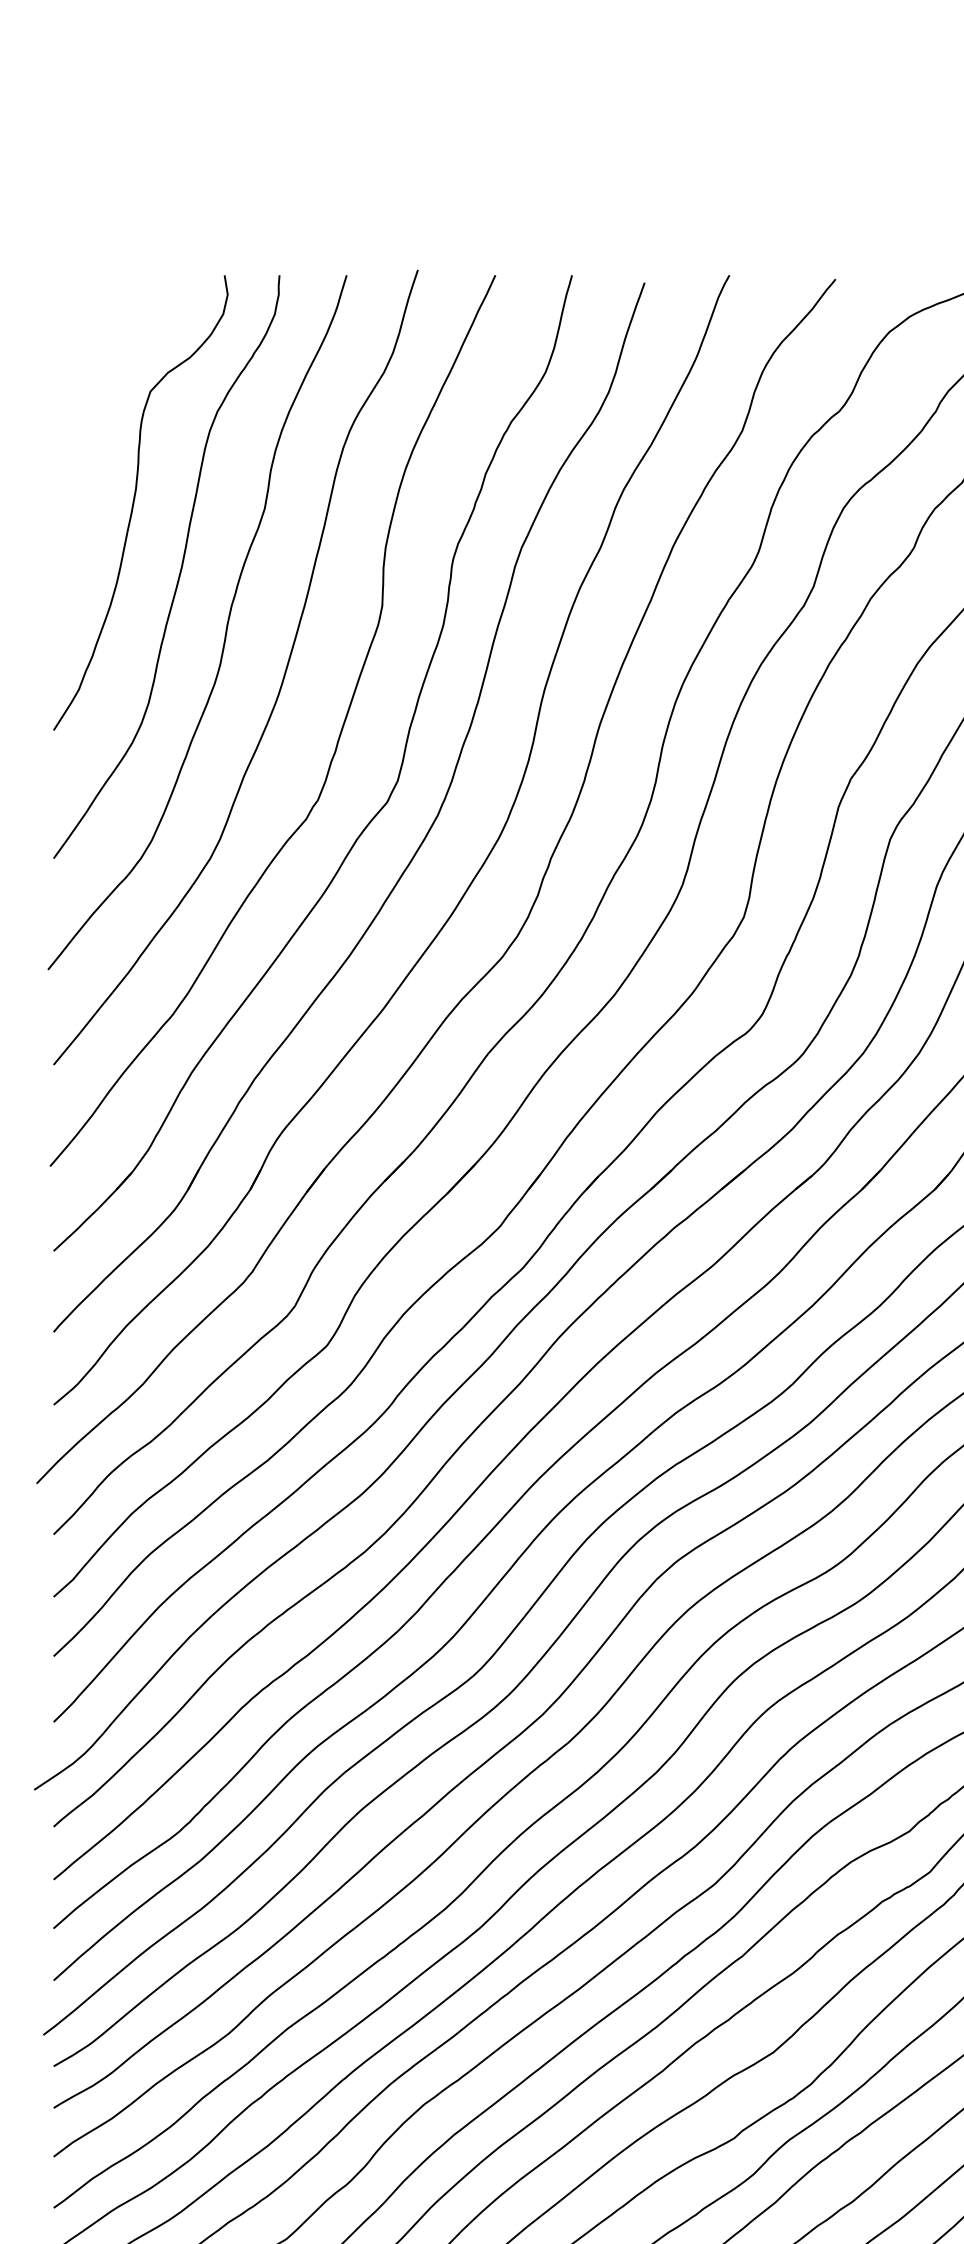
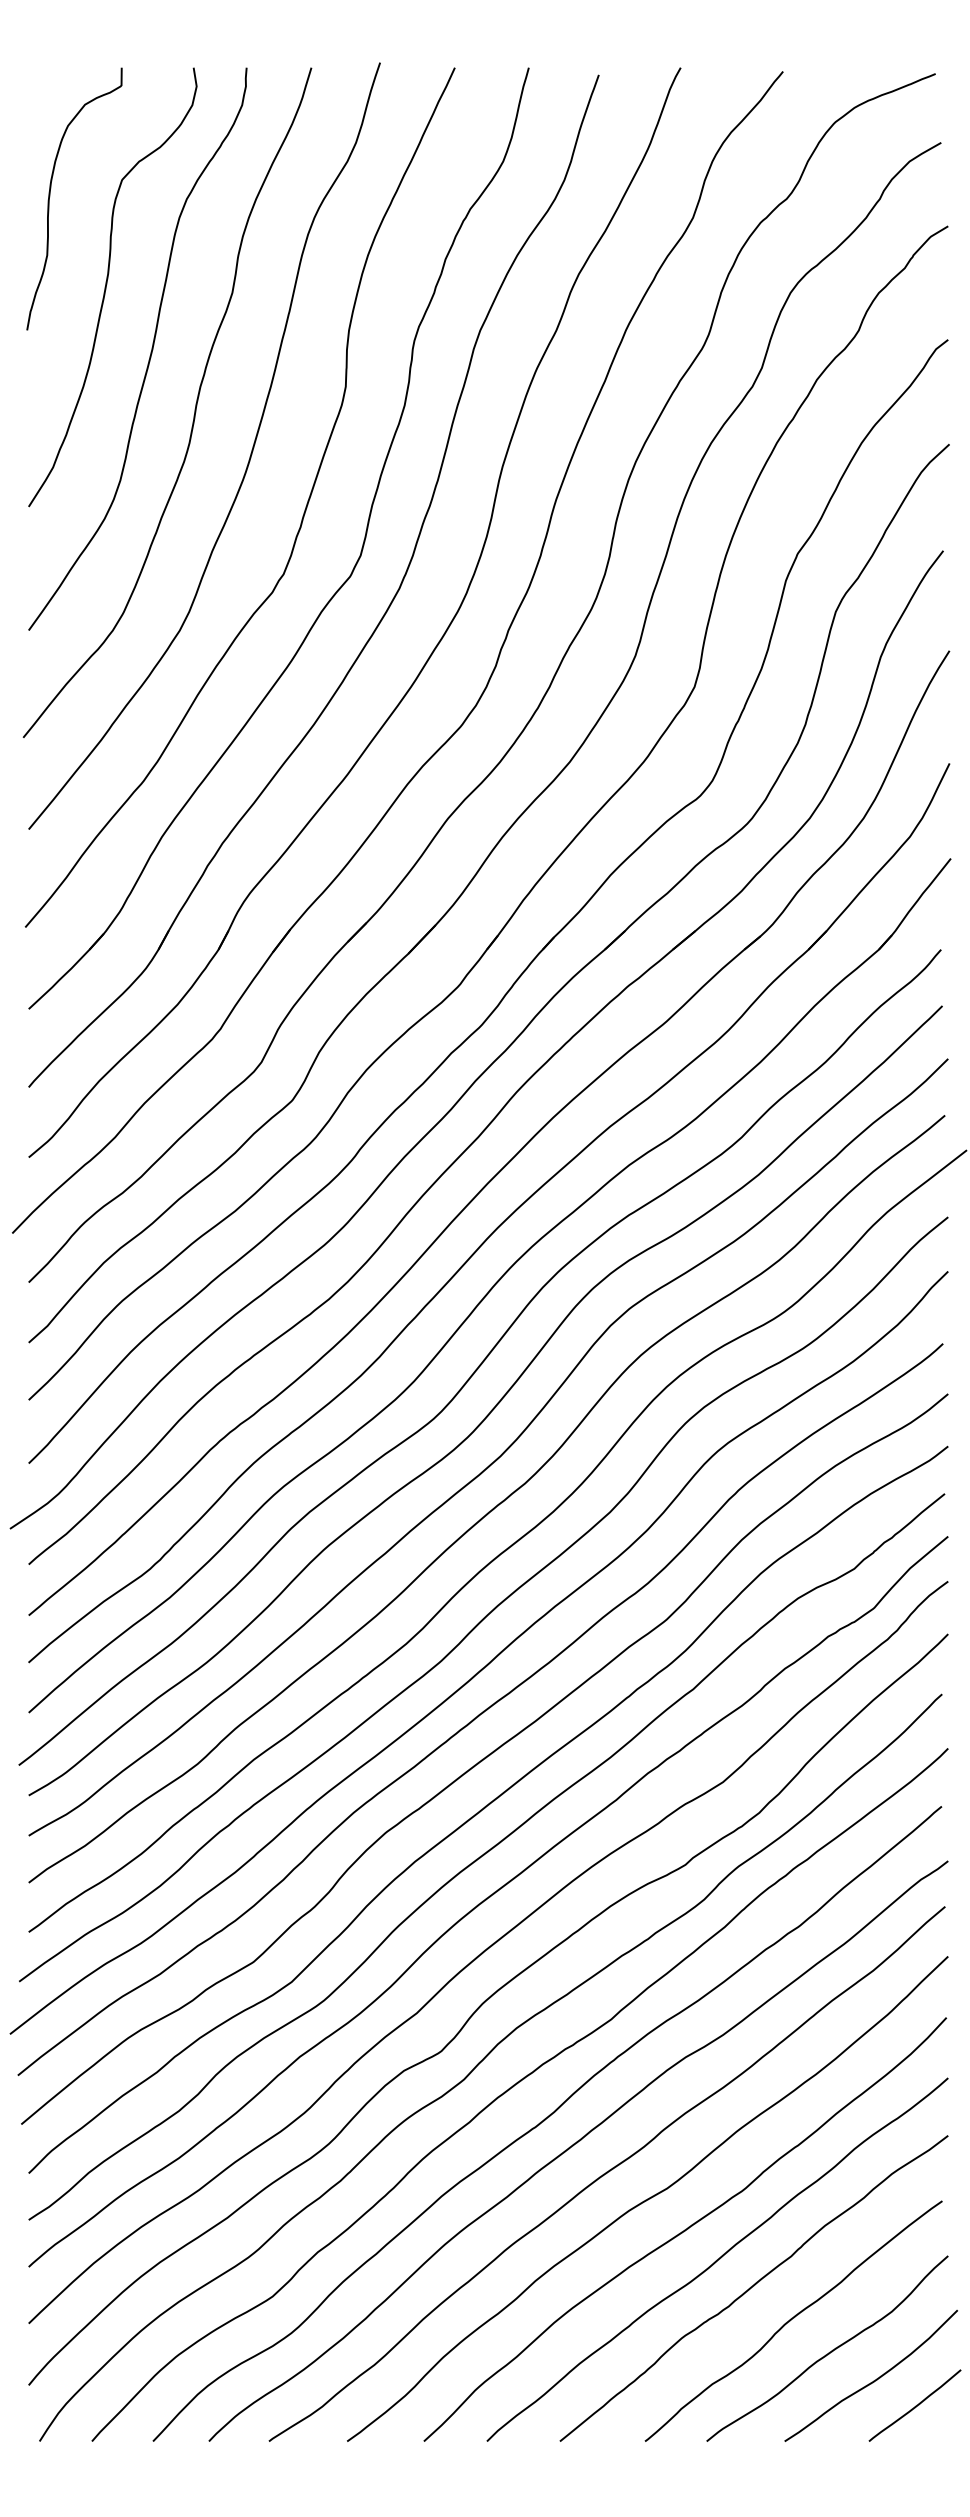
curve: (76, 408) -> (50, 196), added

